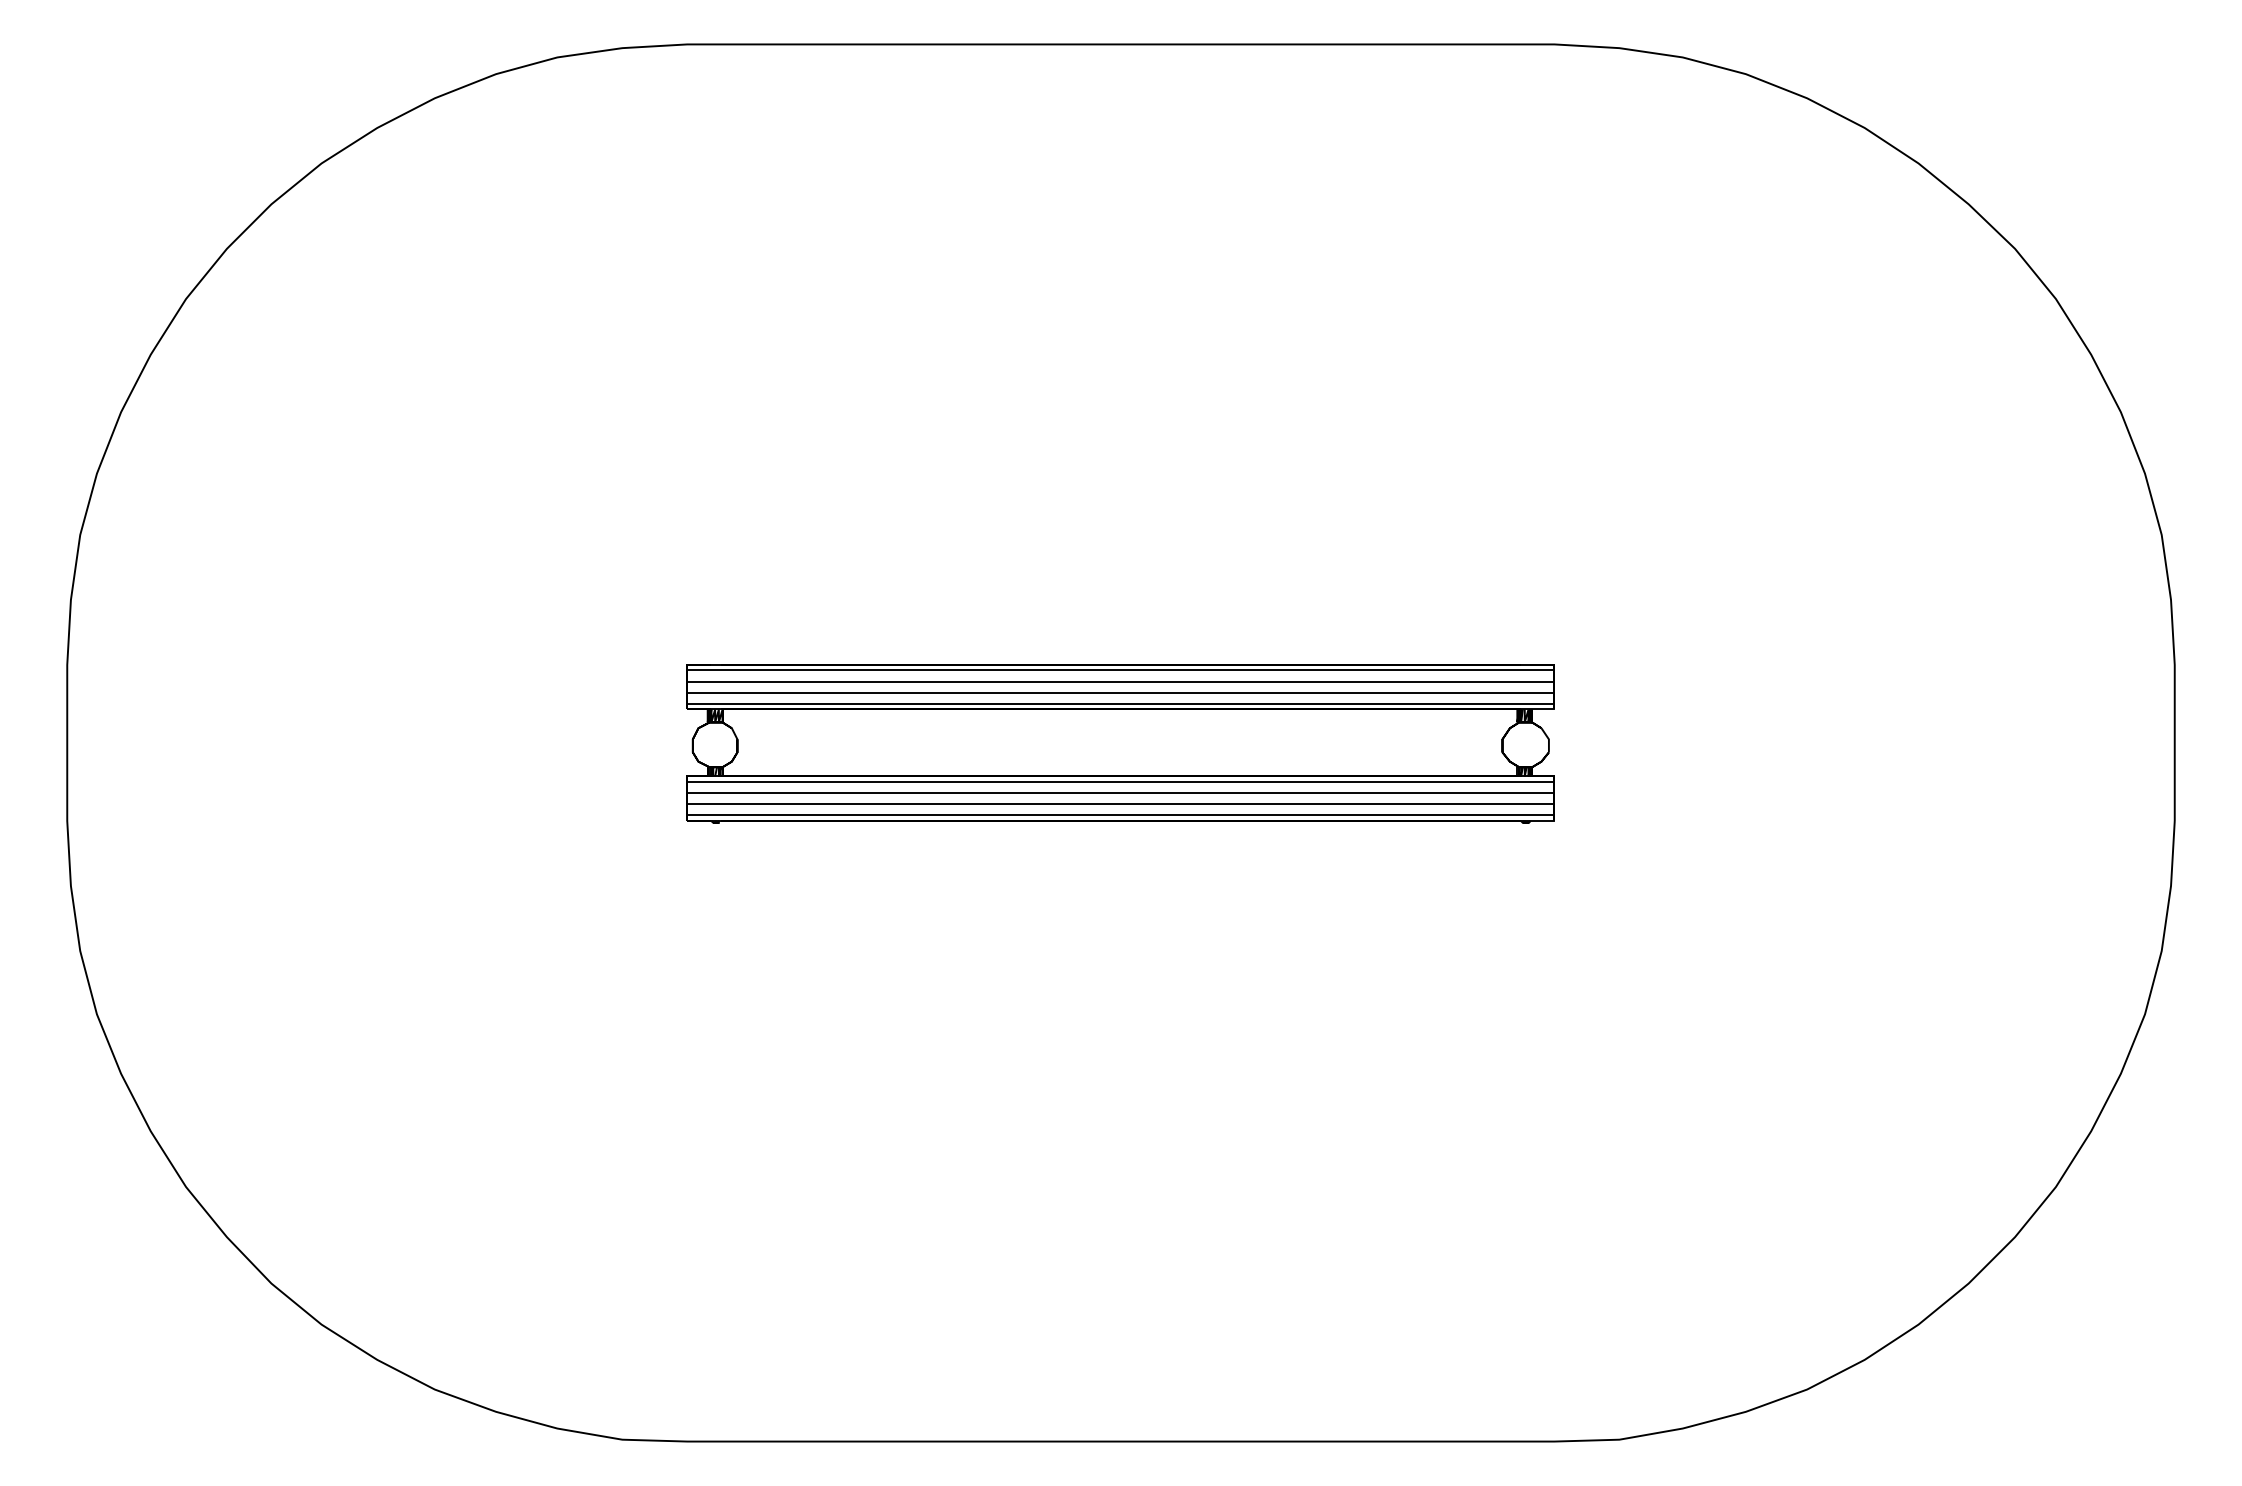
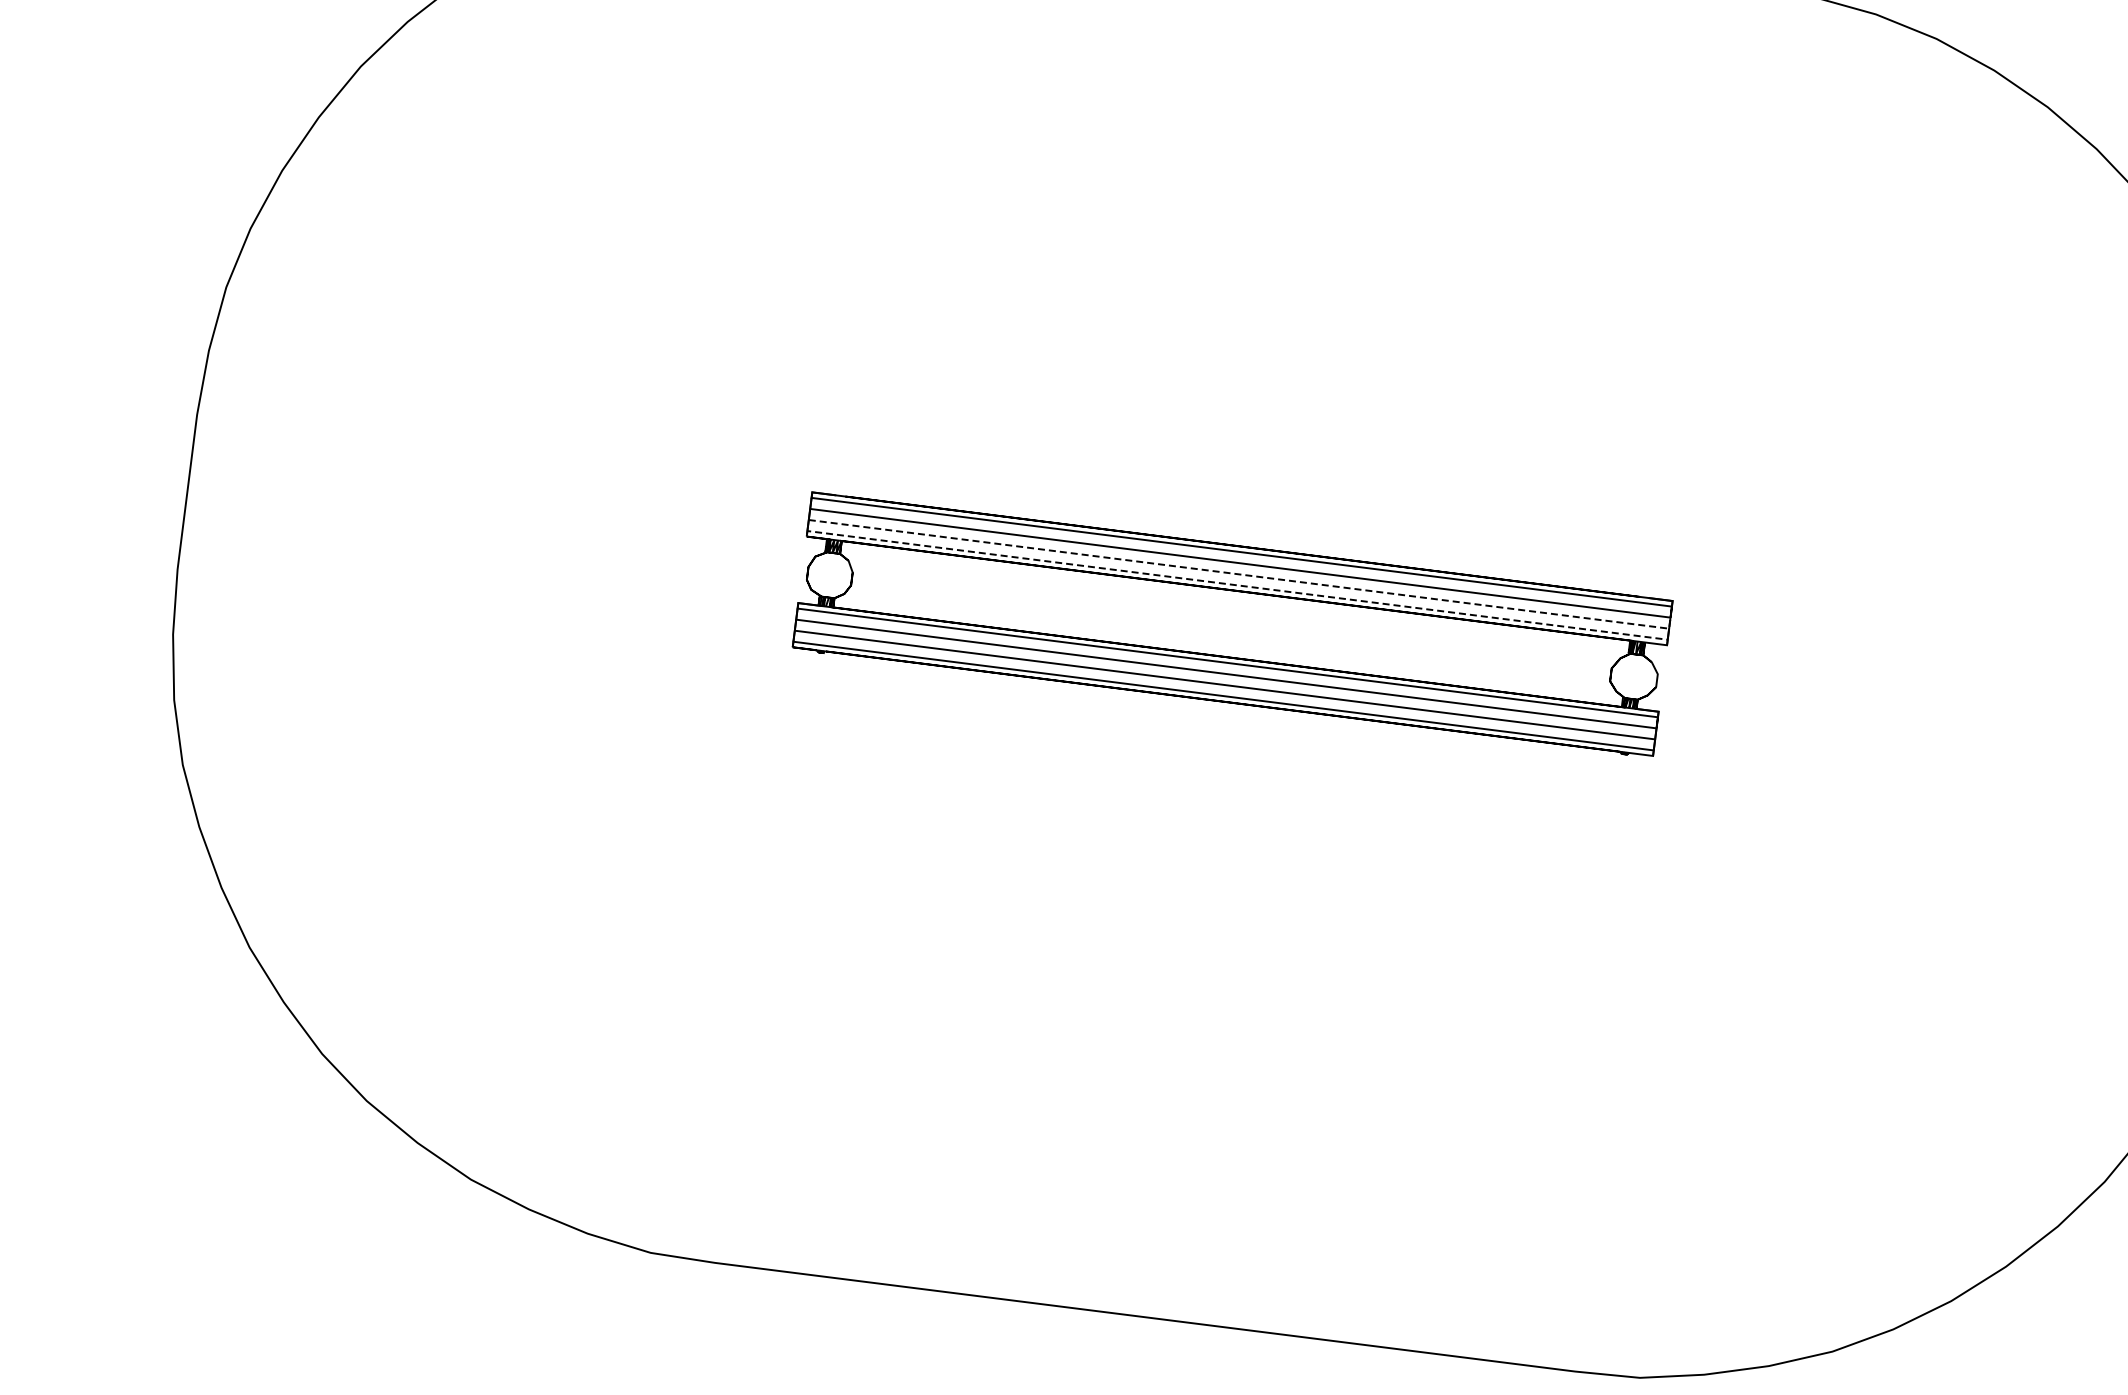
line: (1127, 692) -> (1245, 574), solid -> dashed
line: (1120, 703) -> (1237, 584), solid -> dashed

